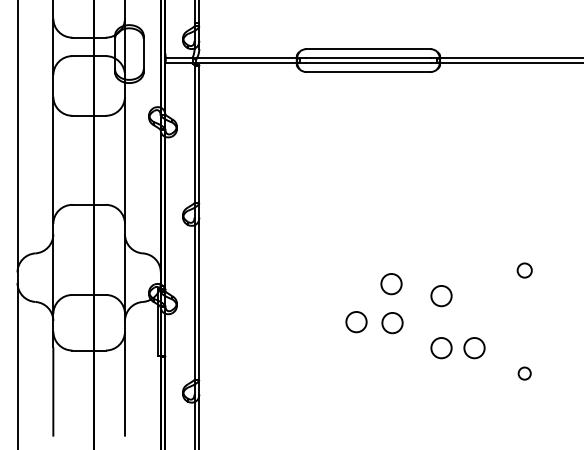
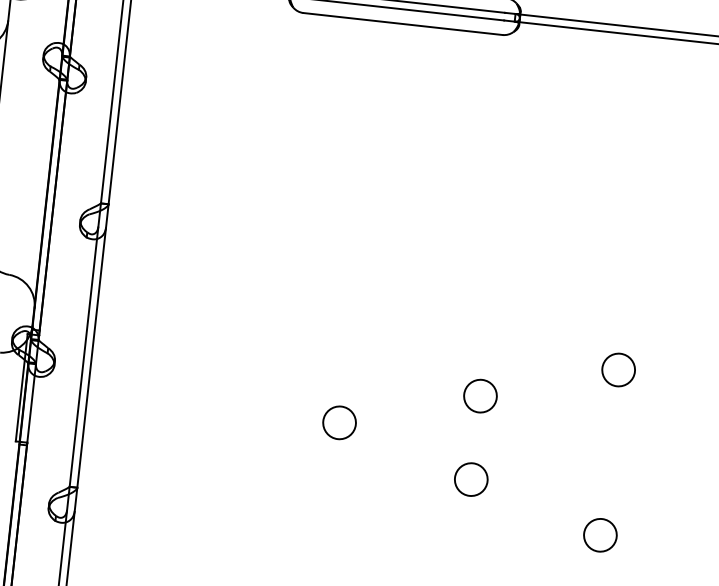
circle: (524, 270) -> (618, 369), size x1.43
circle: (391, 284) -> (402, 368), removed
circle: (392, 323) -> (397, 431), removed
circle: (474, 348) -> (524, 486), removed
circle: (524, 373) -> (599, 534), size x1.67

